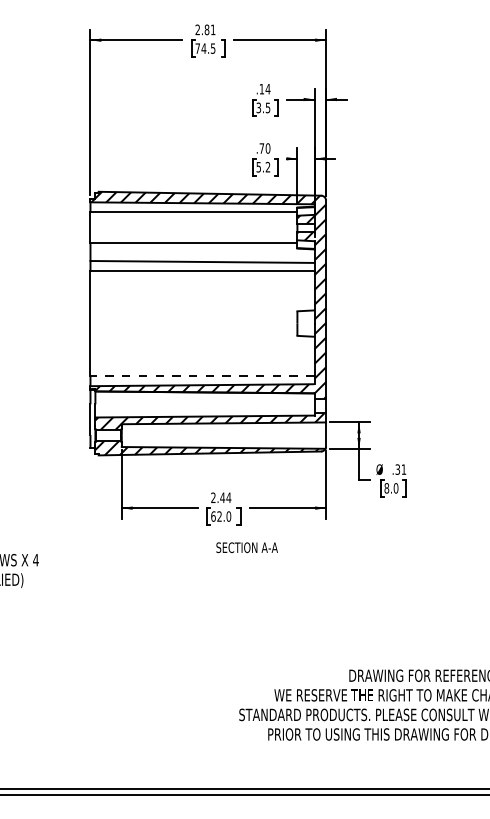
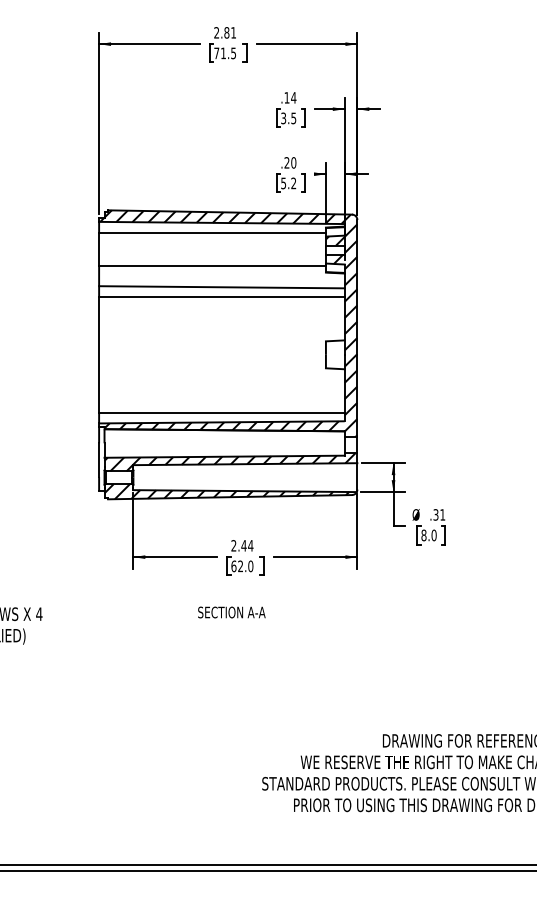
text: (203, 48) -> (223, 53), 74.5 -> 71.5
text: (261, 148) -> (286, 162), .70 -> .20
line: (202, 376) -> (221, 412), dashed -> solid
text: (246, 547) -> (231, 612), moved

